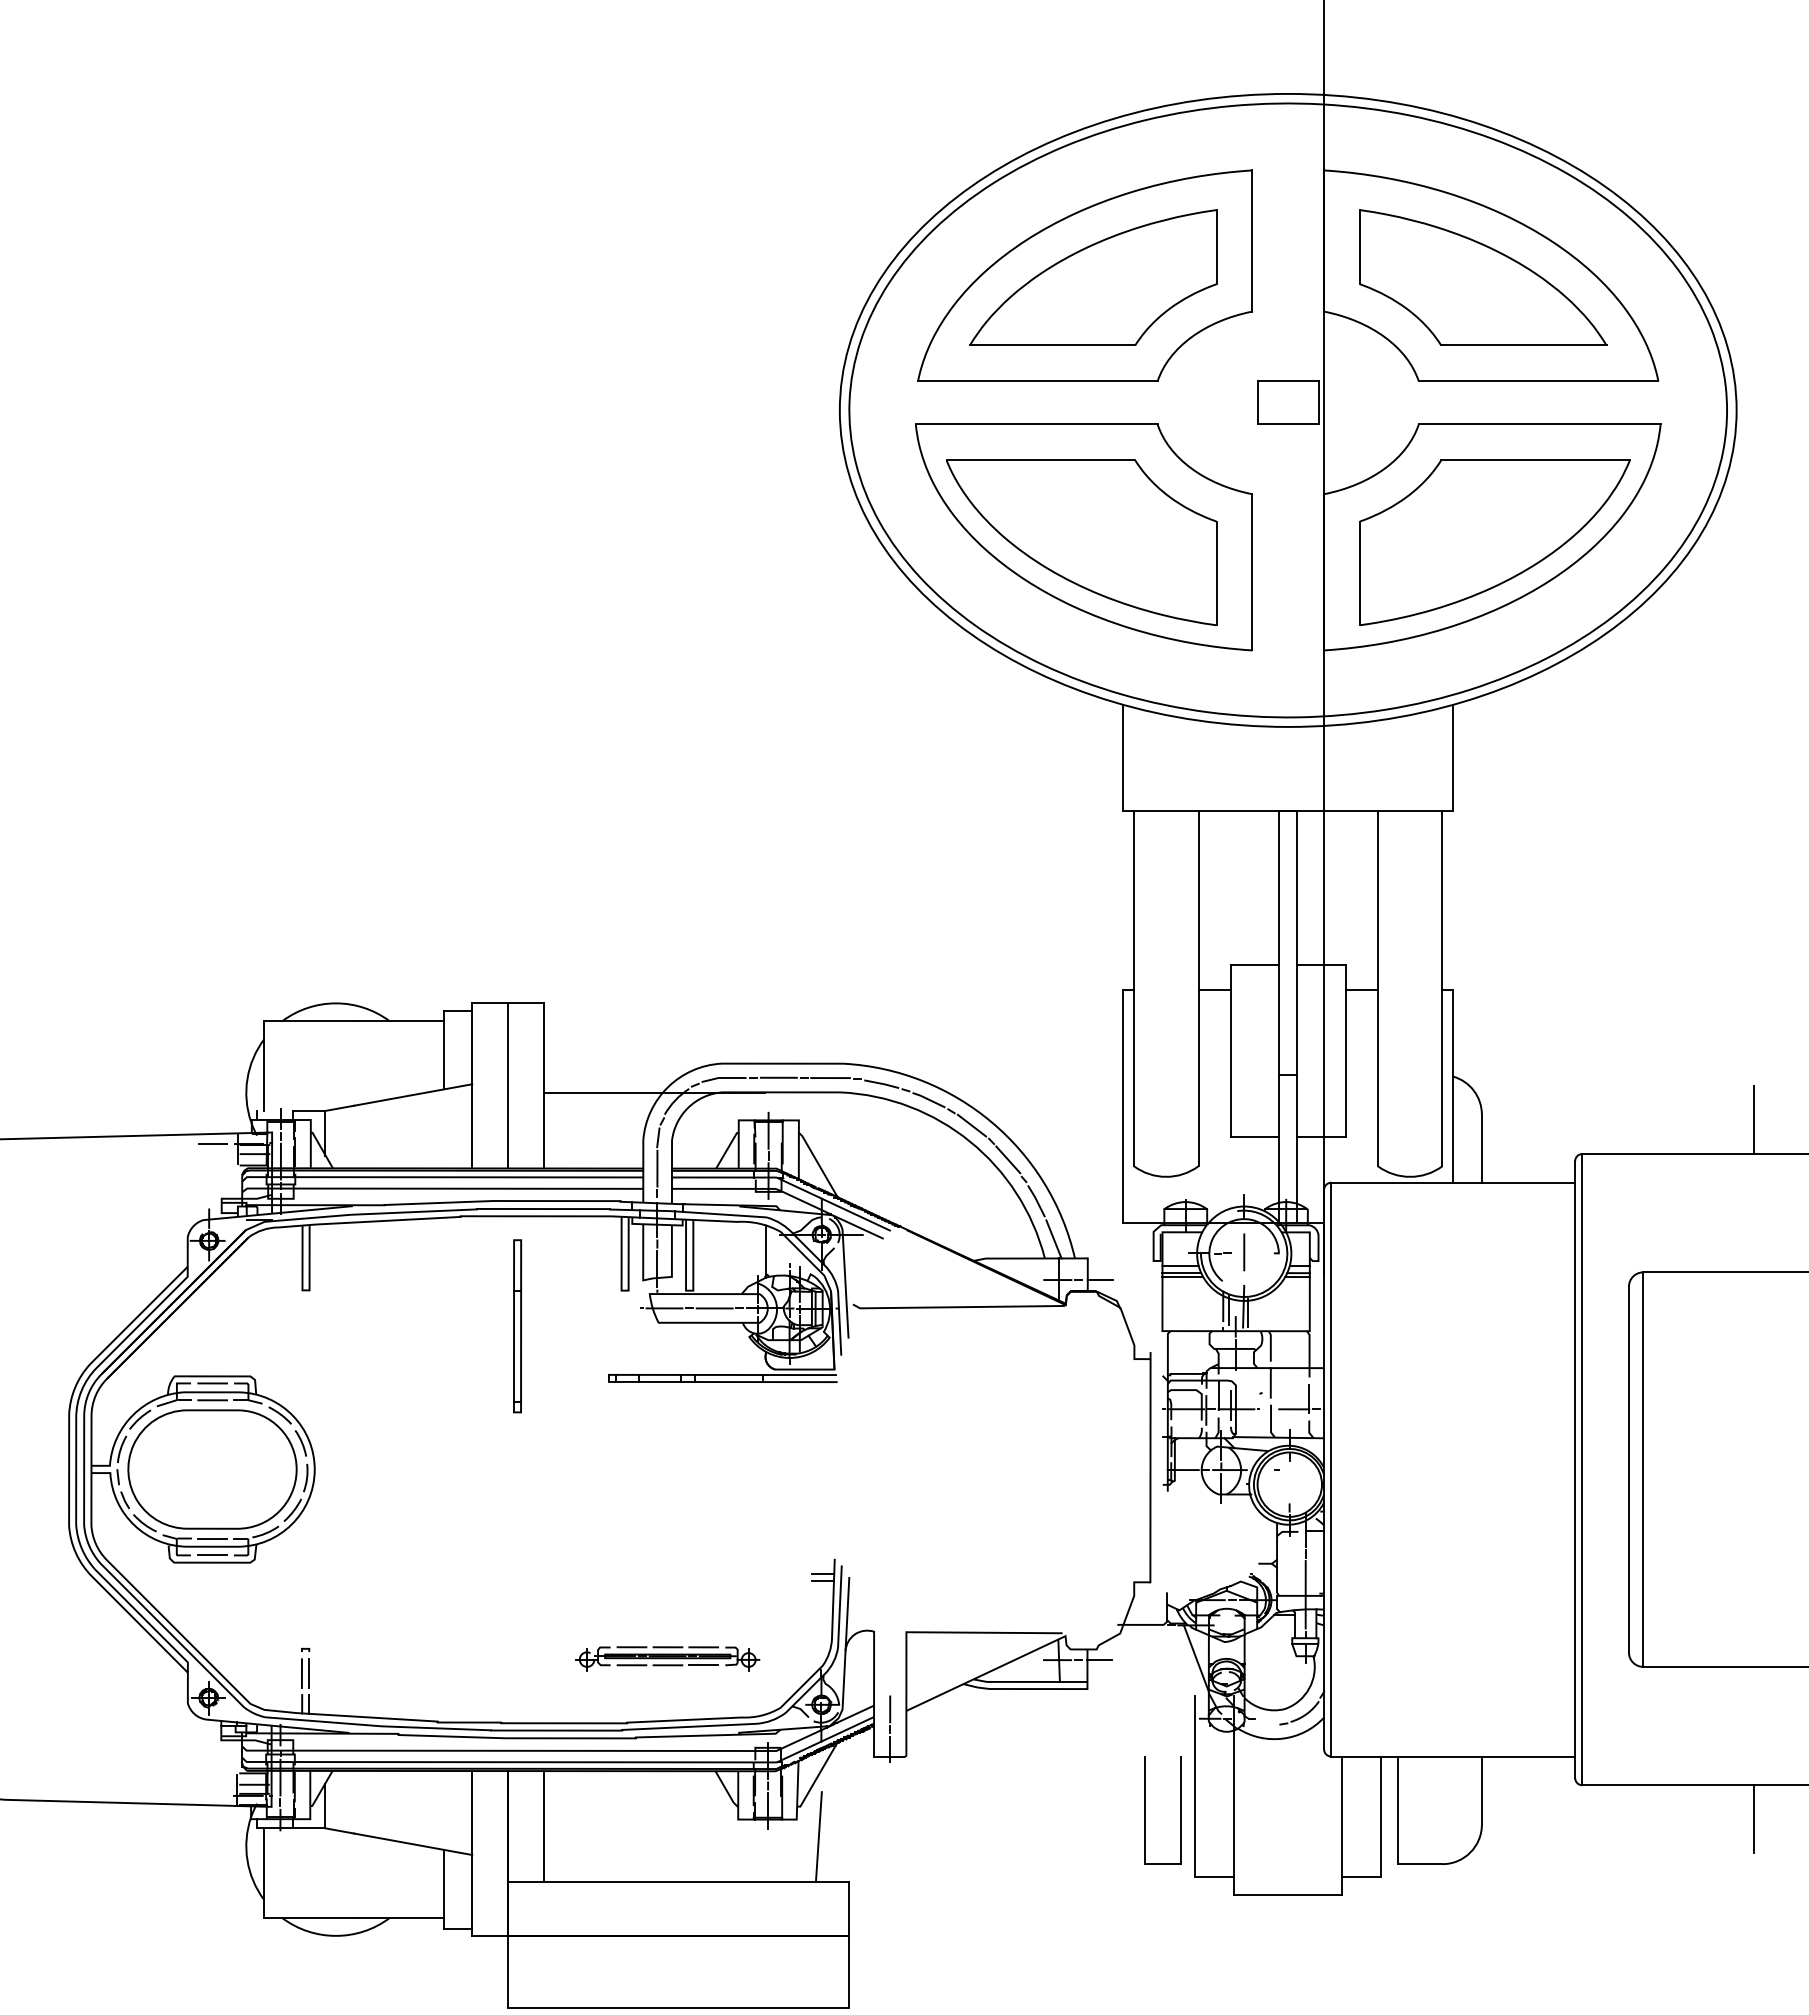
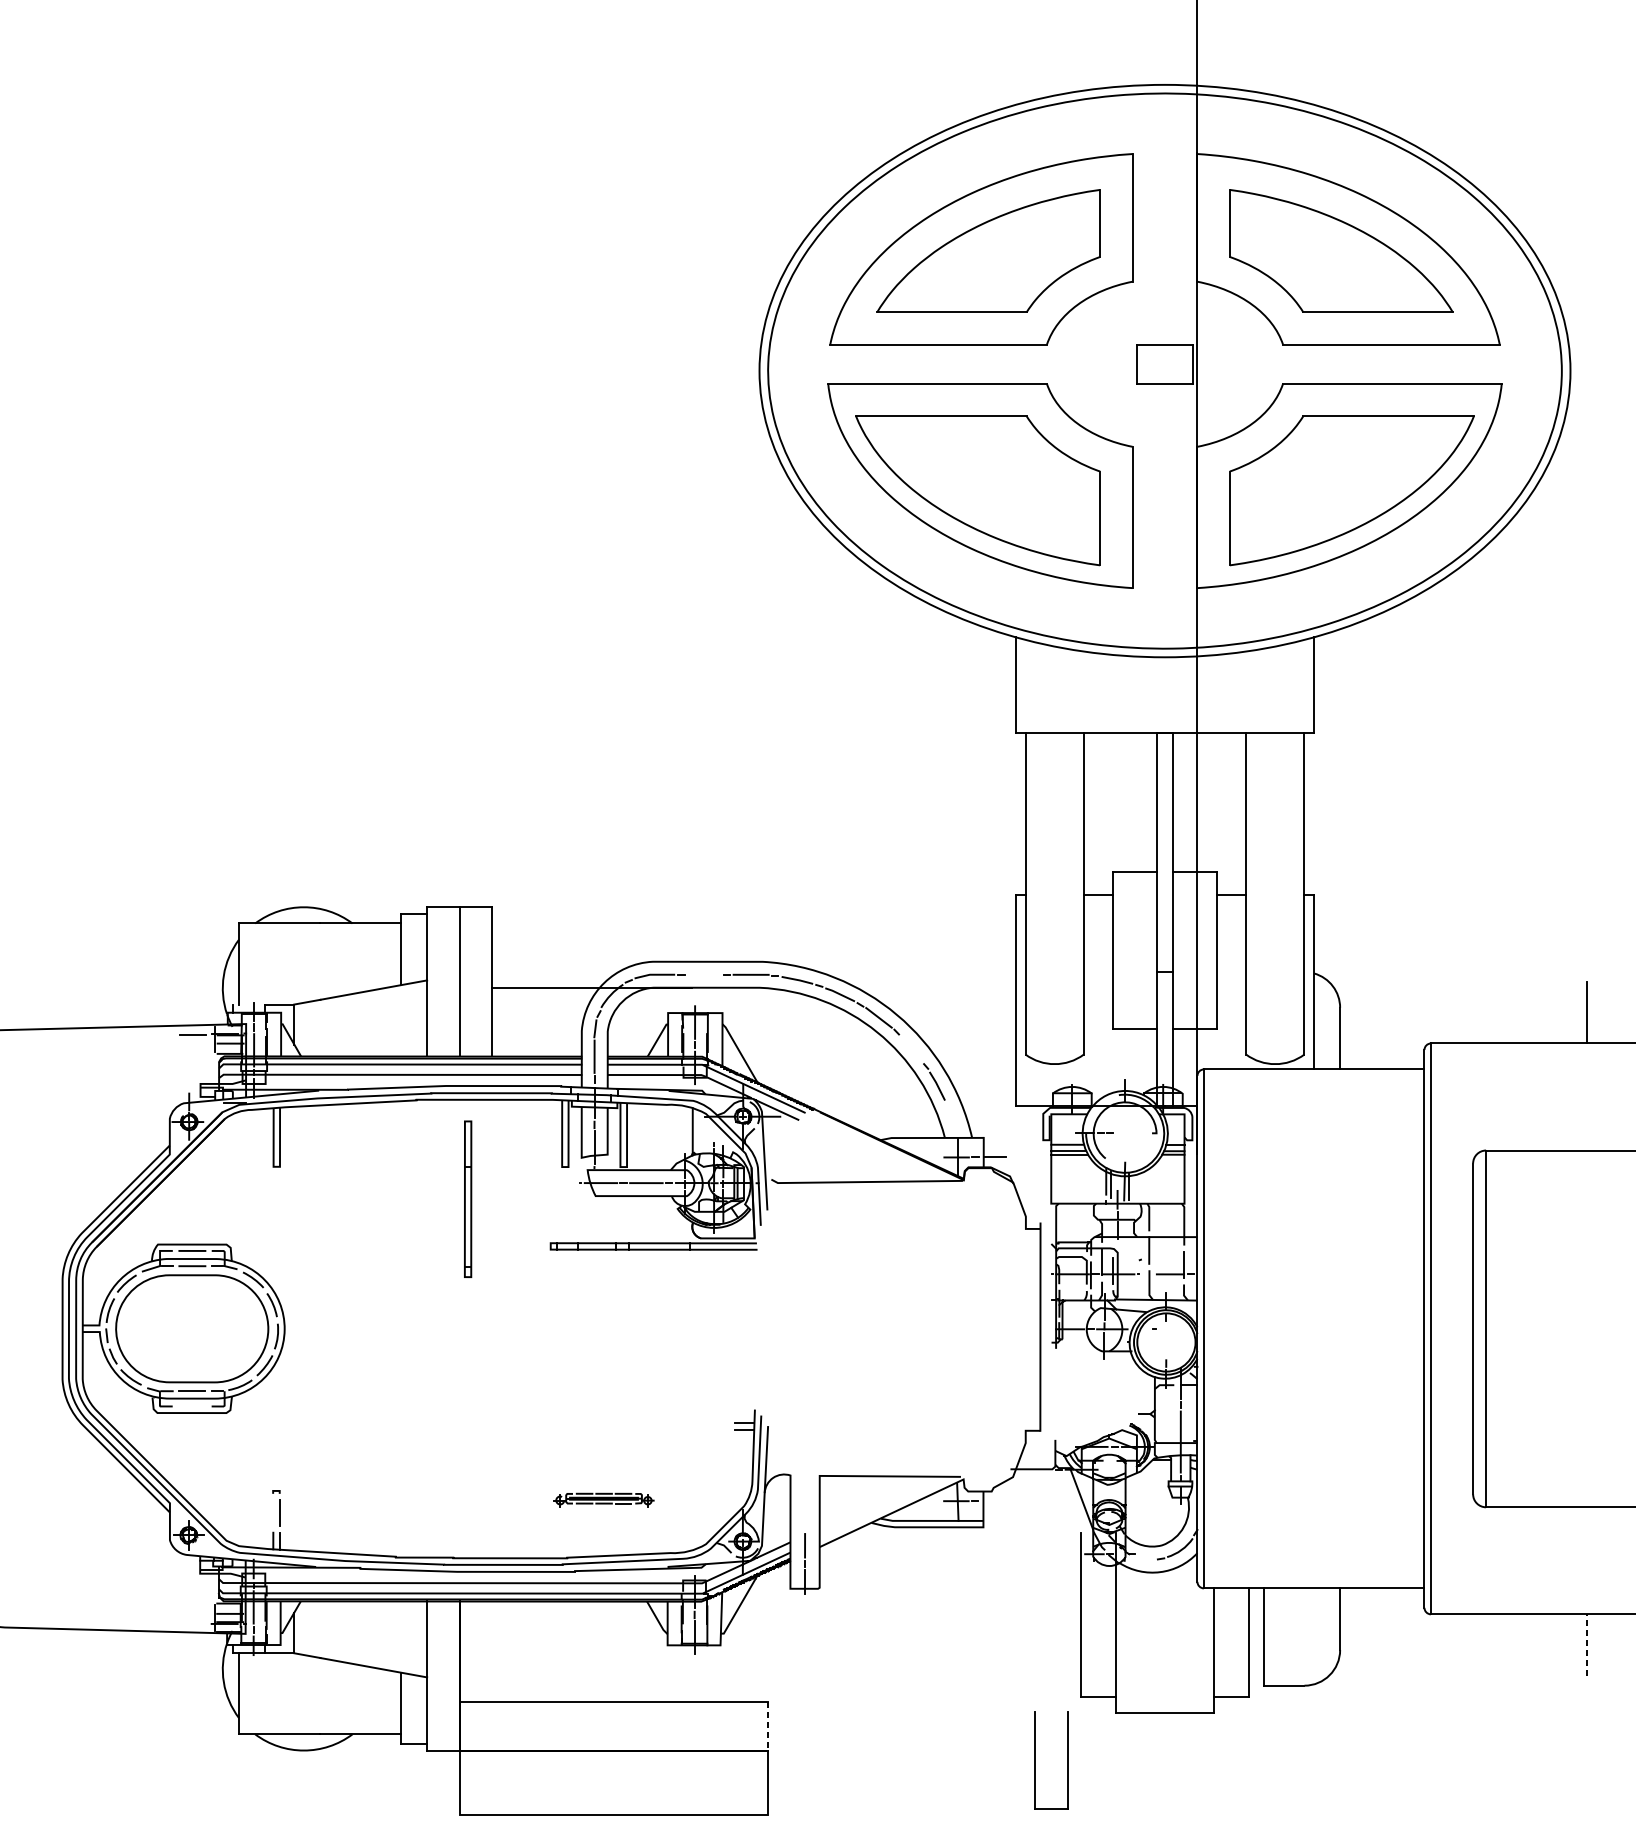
line: (778, 1077) -> (704, 974), removed
line: (1008, 1159) -> (912, 1048), removed
line: (1053, 1239) -> (952, 1120), removed
line: (1244, 1252) -> (1125, 1132), removed
line: (212, 1555) -> (192, 1406), removed
part: (667, 1658) -> (603, 1499), size x0.6
line: (1099, 1660) -> (994, 1501), removed
line: (301, 1673) -> (272, 1513), removed
part: (1145, 1810) -> (1035, 1760), moved
line: (1754, 1818) -> (1586, 1644), solid -> dashed
line: (544, 1826) -> (492, 1651), removed
line: (818, 1837) -> (740, 1661), removed
line: (848, 1909) -> (767, 1726), solid -> dashed

